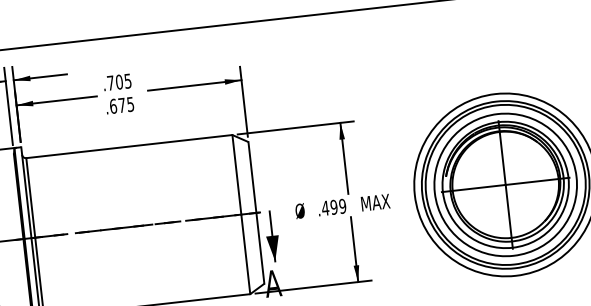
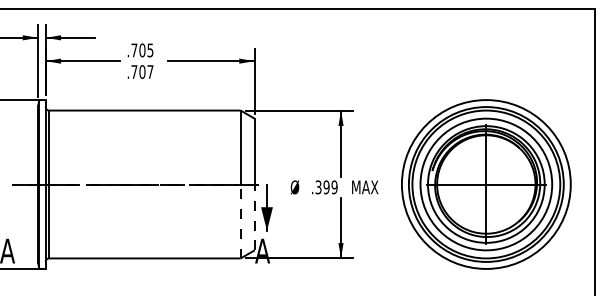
text: (122, 104) -> (142, 71), .675 -> .707
text: (325, 208) -> (318, 187), .499 -> .399
line: (260, 248) -> (254, 217), solid -> dashed
line: (245, 254) -> (240, 221), solid -> dashed

